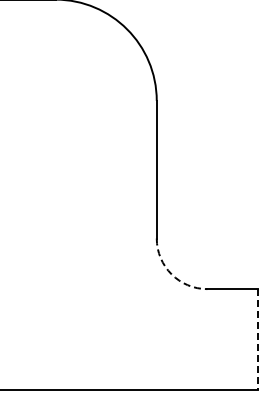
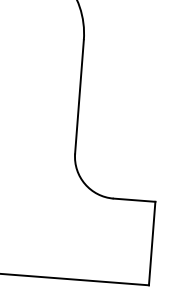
arc: (171, 274) -> (84, 184), dashed -> solid
line: (257, 339) -> (151, 243), dashed -> solid

